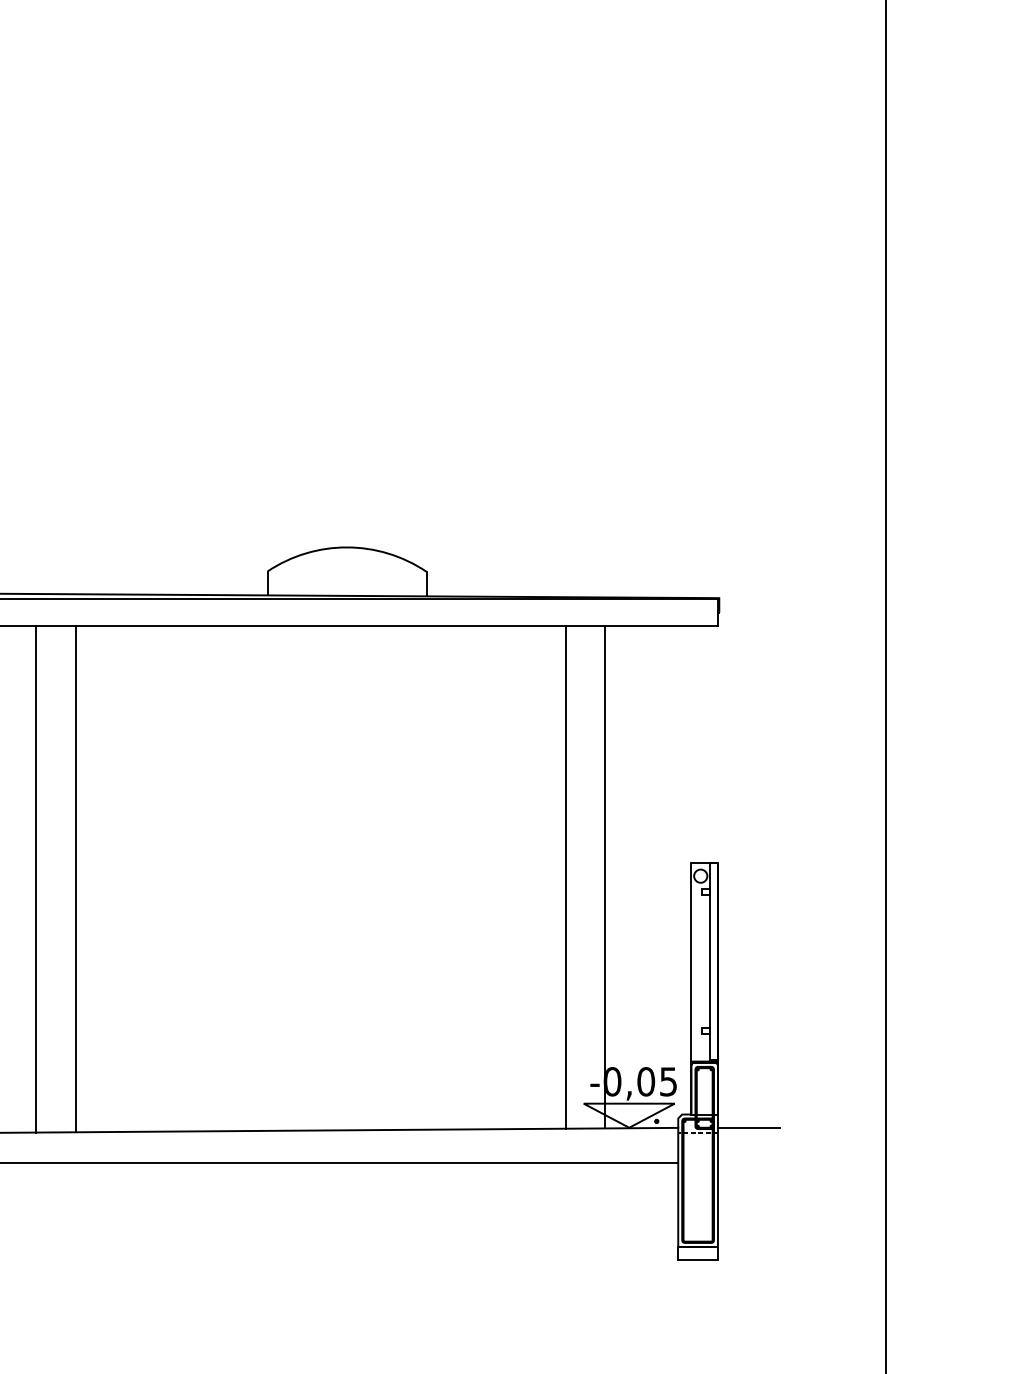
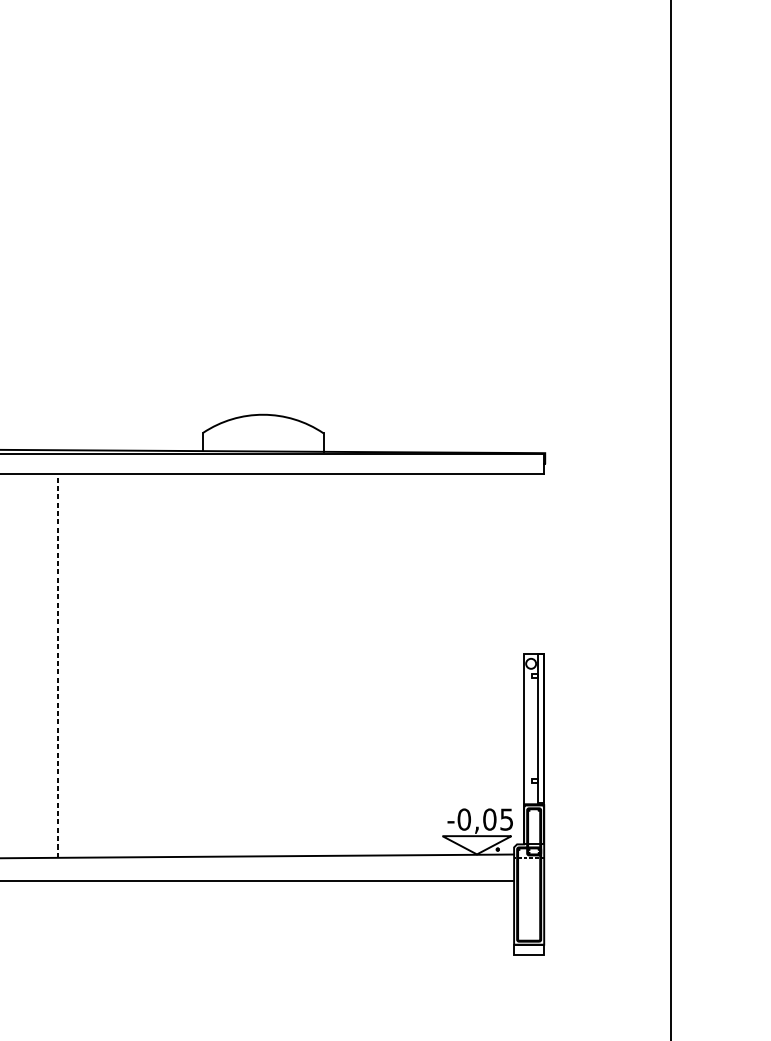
line: (565, 876) -> (428, 664), removed
line: (605, 876) -> (458, 664), removed
line: (36, 878) -> (27, 665), removed
line: (75, 878) -> (57, 665), solid -> dashed
line: (748, 1127) -> (567, 854), removed

